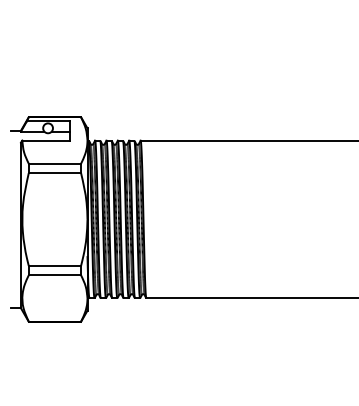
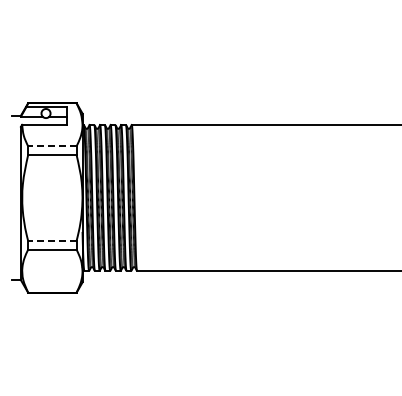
line: (53, 163) -> (51, 146), solid -> dashed
line: (53, 265) -> (51, 240), solid -> dashed

